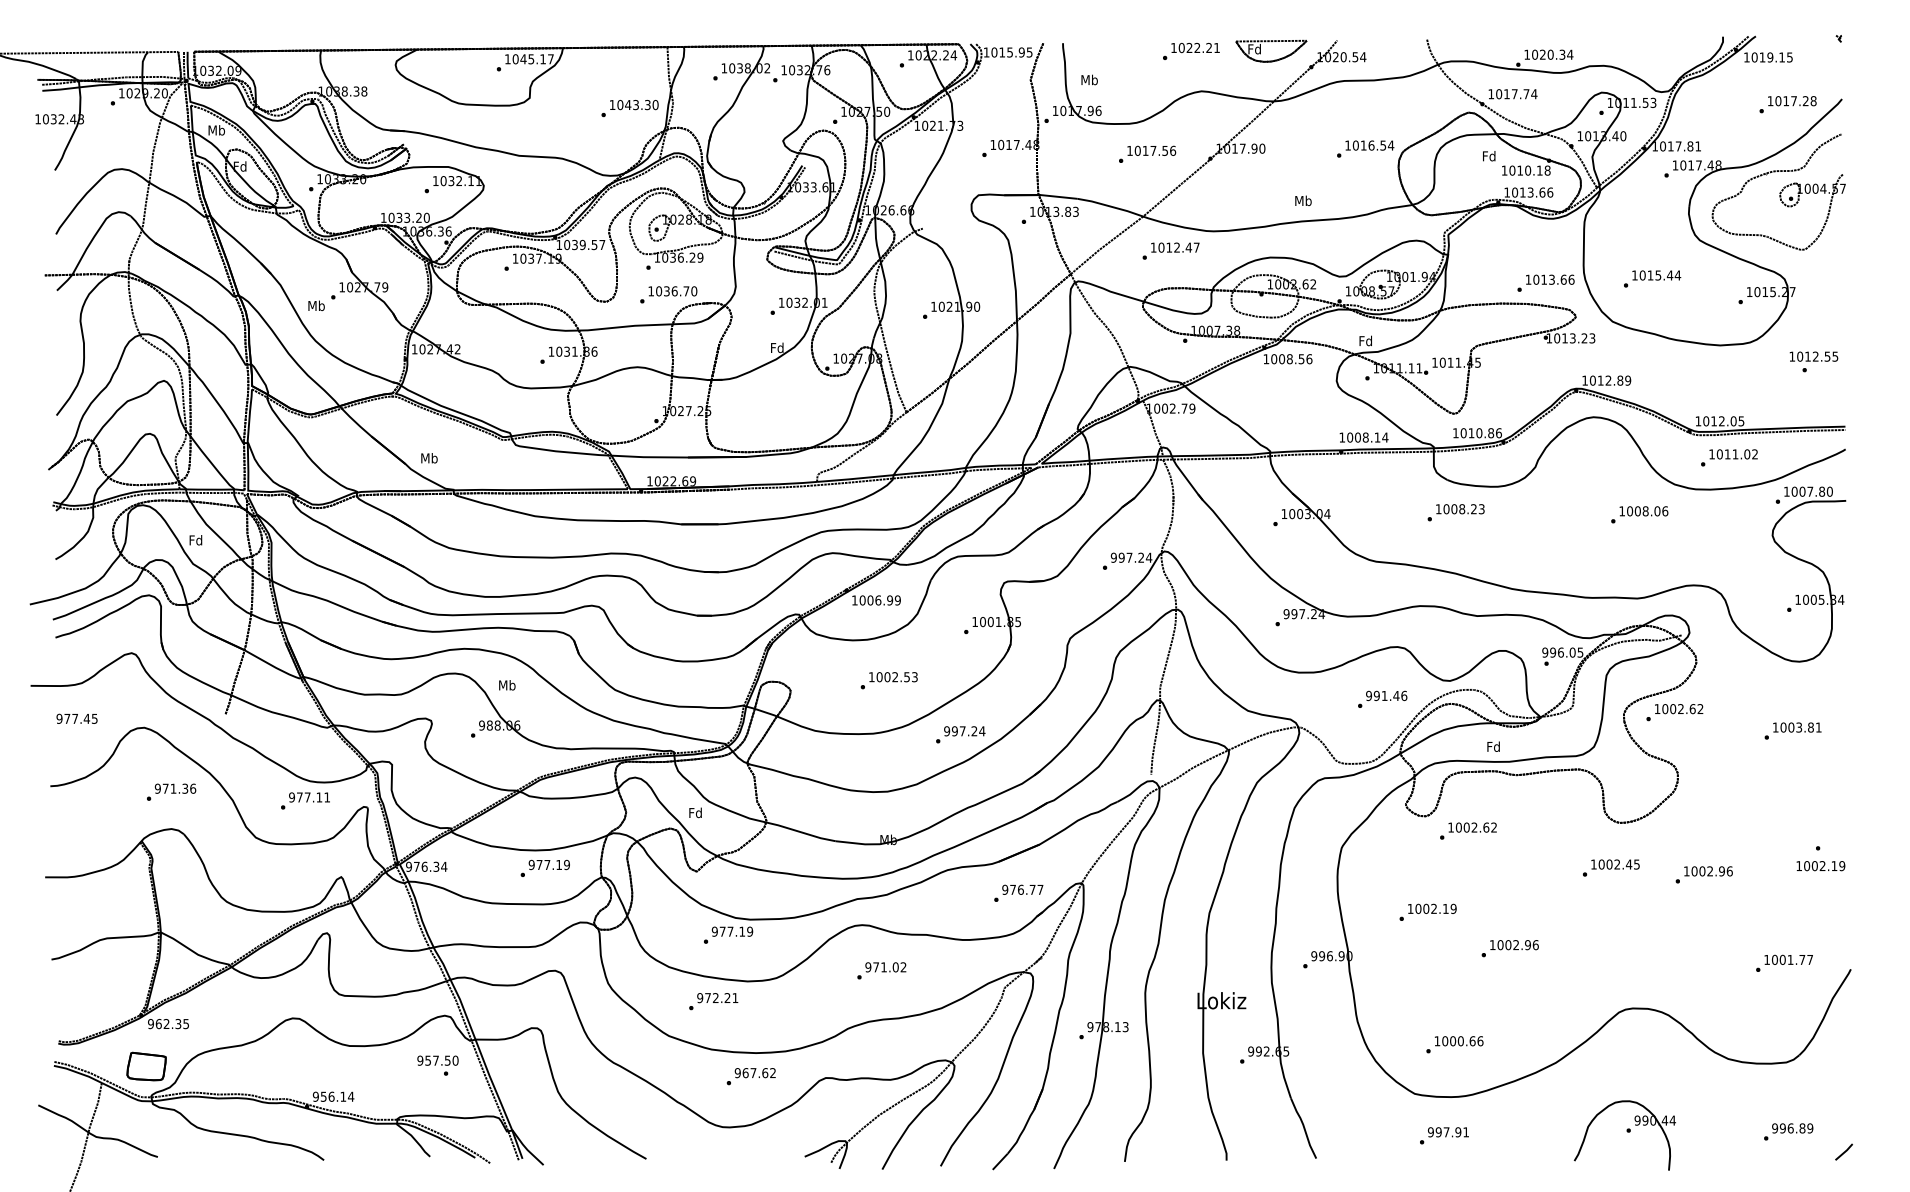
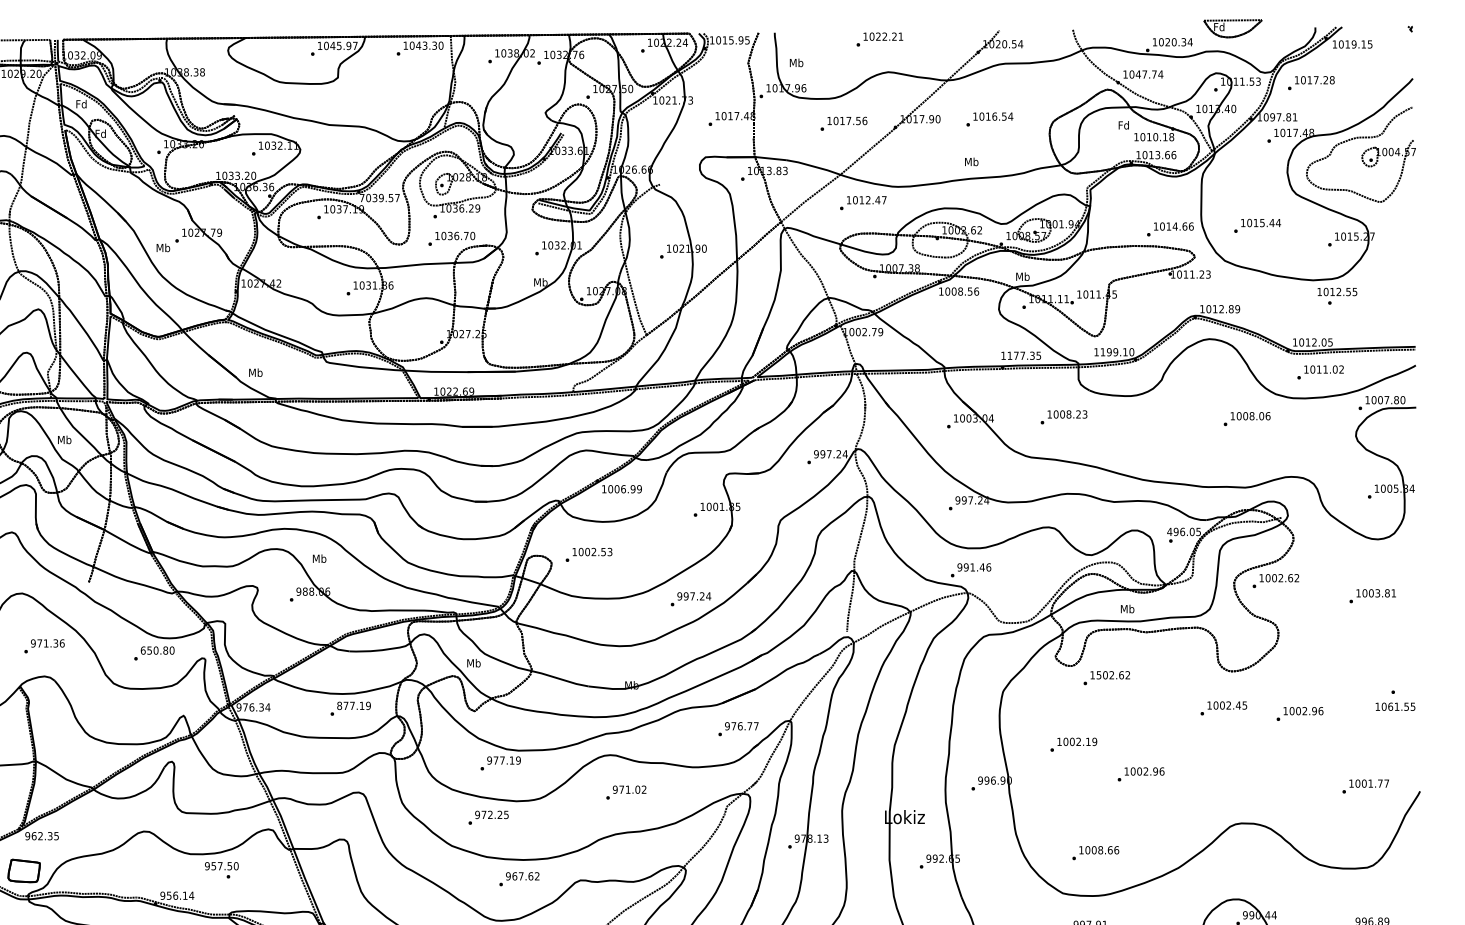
part: (1268, 42) -> (1230, 21), moved
text: (543, 59) -> (349, 46), 1045.17 -> 1045.97
text: (1506, 94) -> (1138, 74), 1017.74 -> 1047.74
text: (1787, 104) -> (1310, 82), moved
text: (629, 108) -> (419, 48), moved
text: (216, 130) -> (81, 104), Mb -> Fd
text: (1670, 146) -> (1272, 117), 1017.81 -> 1097.81
text: (1365, 148) -> (989, 119), moved
text: (559, 244) -> (362, 197), 1039.57 -> 7039.57
text: (1551, 279) -> (1174, 226), 1013.66 -> 1014.66
text: (1572, 338) -> (1192, 274), 1013.23 -> 1011.23
text: (1365, 340) -> (1022, 276), Fd -> Mb
text: (777, 347) -> (540, 282), Fd -> Mb
text: (1813, 361) -> (1337, 295), moved
text: (1480, 433) -> (1116, 352), 1010.86 -> 1199.10
text: (1367, 437) -> (1024, 355), 1008.14 -> 1177.35
text: (1455, 512) -> (1063, 417), moved
text: (195, 540) -> (64, 440), Fd -> Mb
text: (1545, 652) -> (1169, 531), 996.05 -> 496.05
text: (888, 680) -> (588, 554), moved
text: (1382, 698) -> (970, 569), moved
text: (1493, 746) -> (1127, 608), Fd -> Mb
text: (309, 797) -> (157, 650), 977.11 -> 650.80
text: (695, 812) -> (473, 662), Fd -> Mb
text: (1458, 827) -> (1098, 675), 1002.62 -> 1502.62
text: (531, 865) -> (339, 706), 977.19 -> 877.19
text: (1828, 866) -> (1401, 707), 1002.19 -> 1061.55
text: (735, 998) -> (506, 815), 972.21 -> 972.25
text: (1460, 1041) -> (1100, 850), 1000.66 -> 1008.66
text: (437, 1065) -> (221, 870), moved

